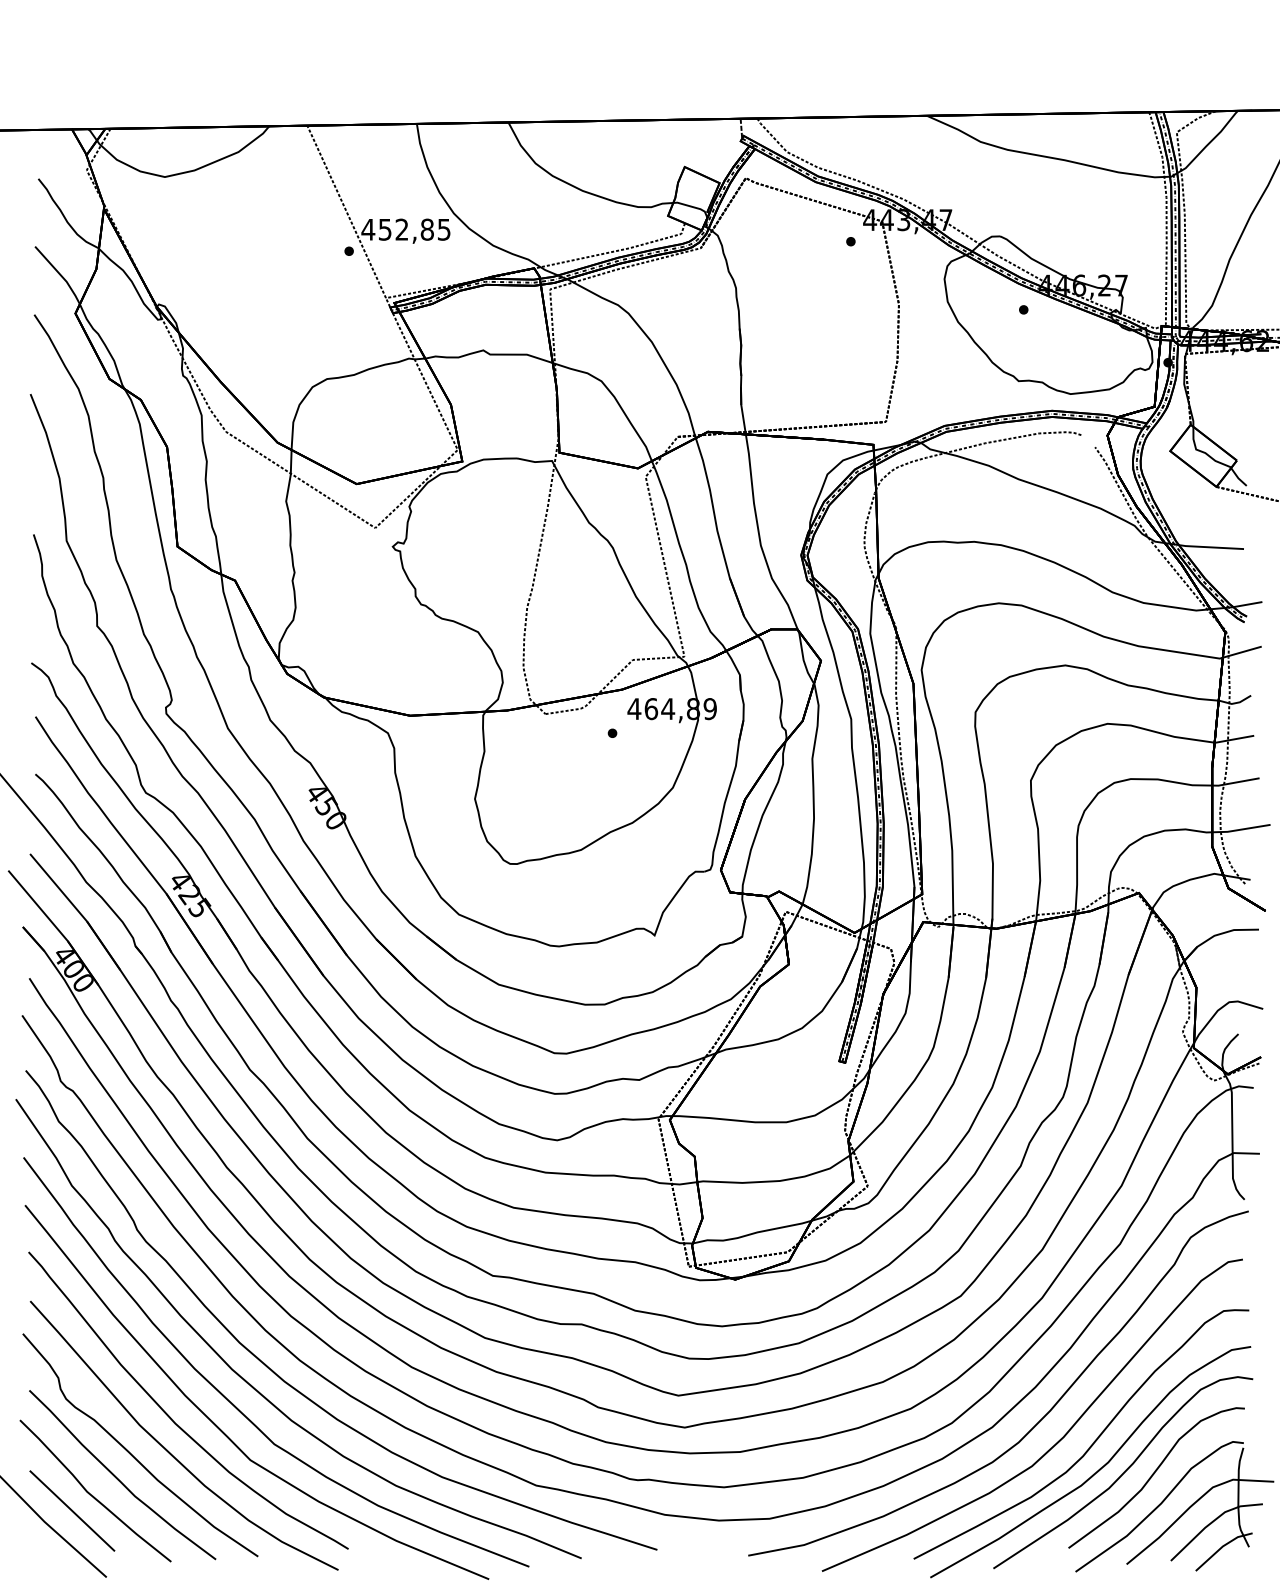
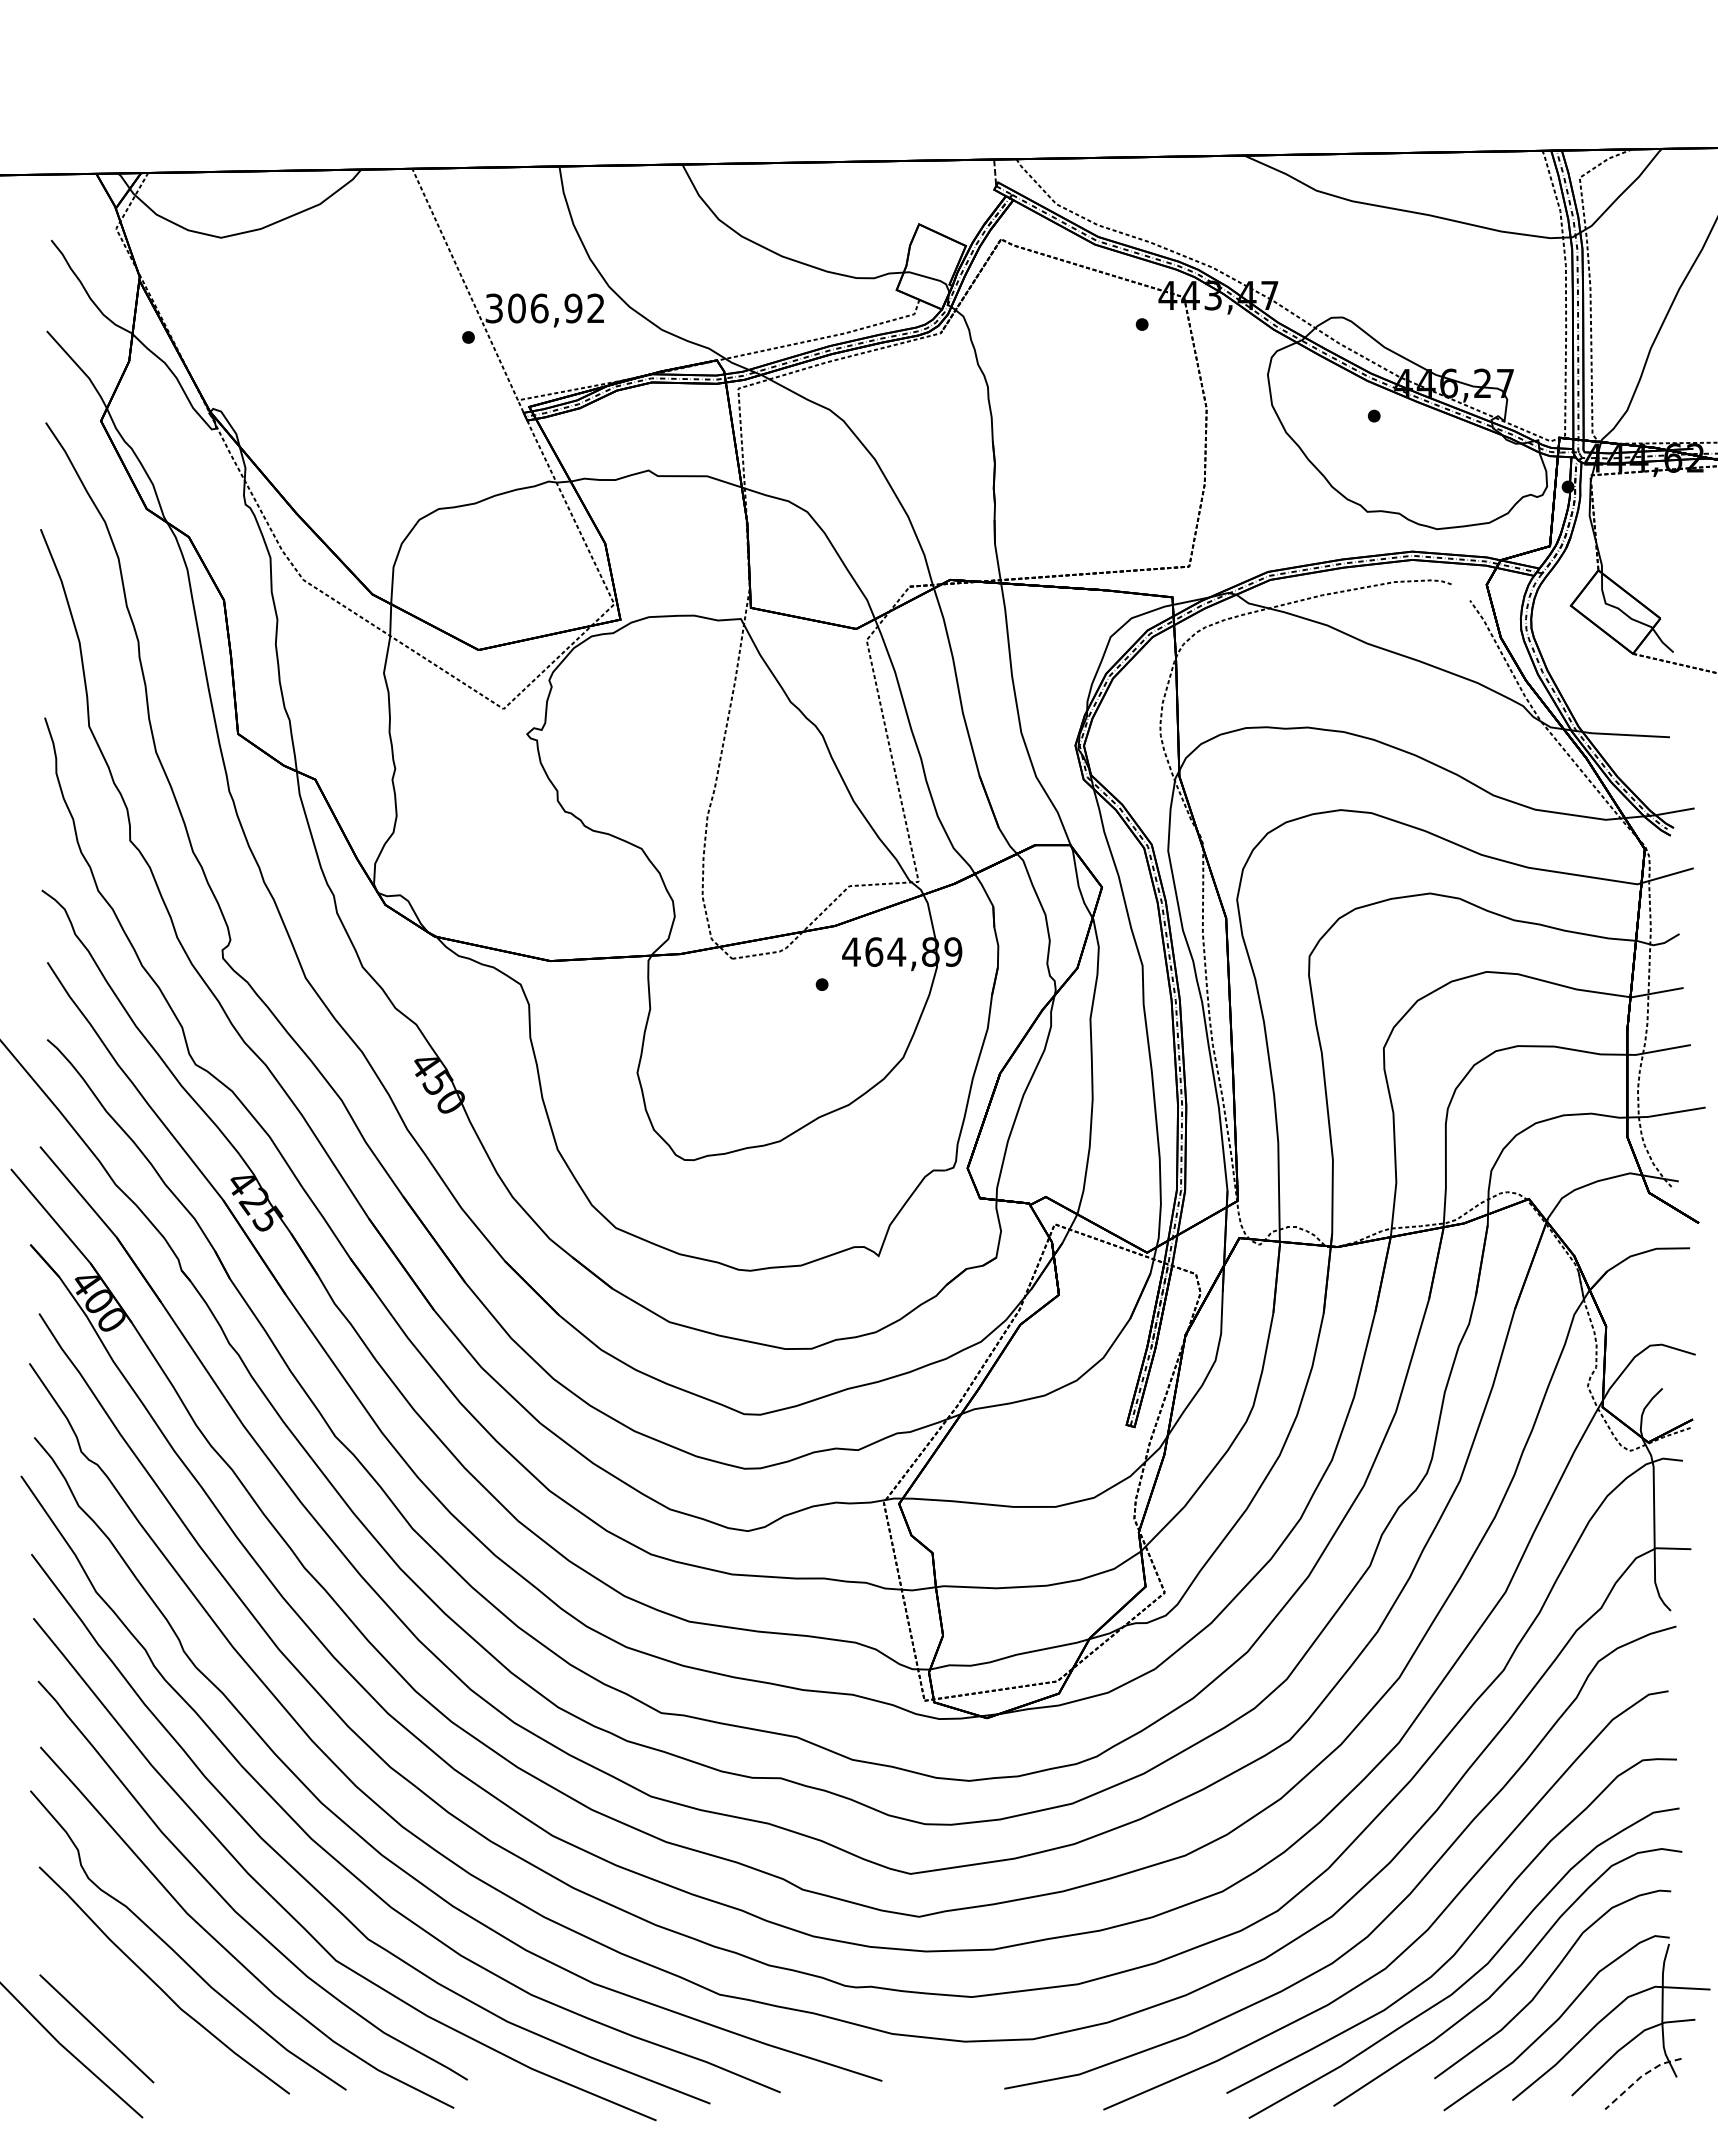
text: (405, 229) -> (544, 308), 452,85 -> 306,92
curve: (91, 1494) -> (122, 2006), removed
line: (1222, 1547) -> (1640, 2077), solid -> dashed

